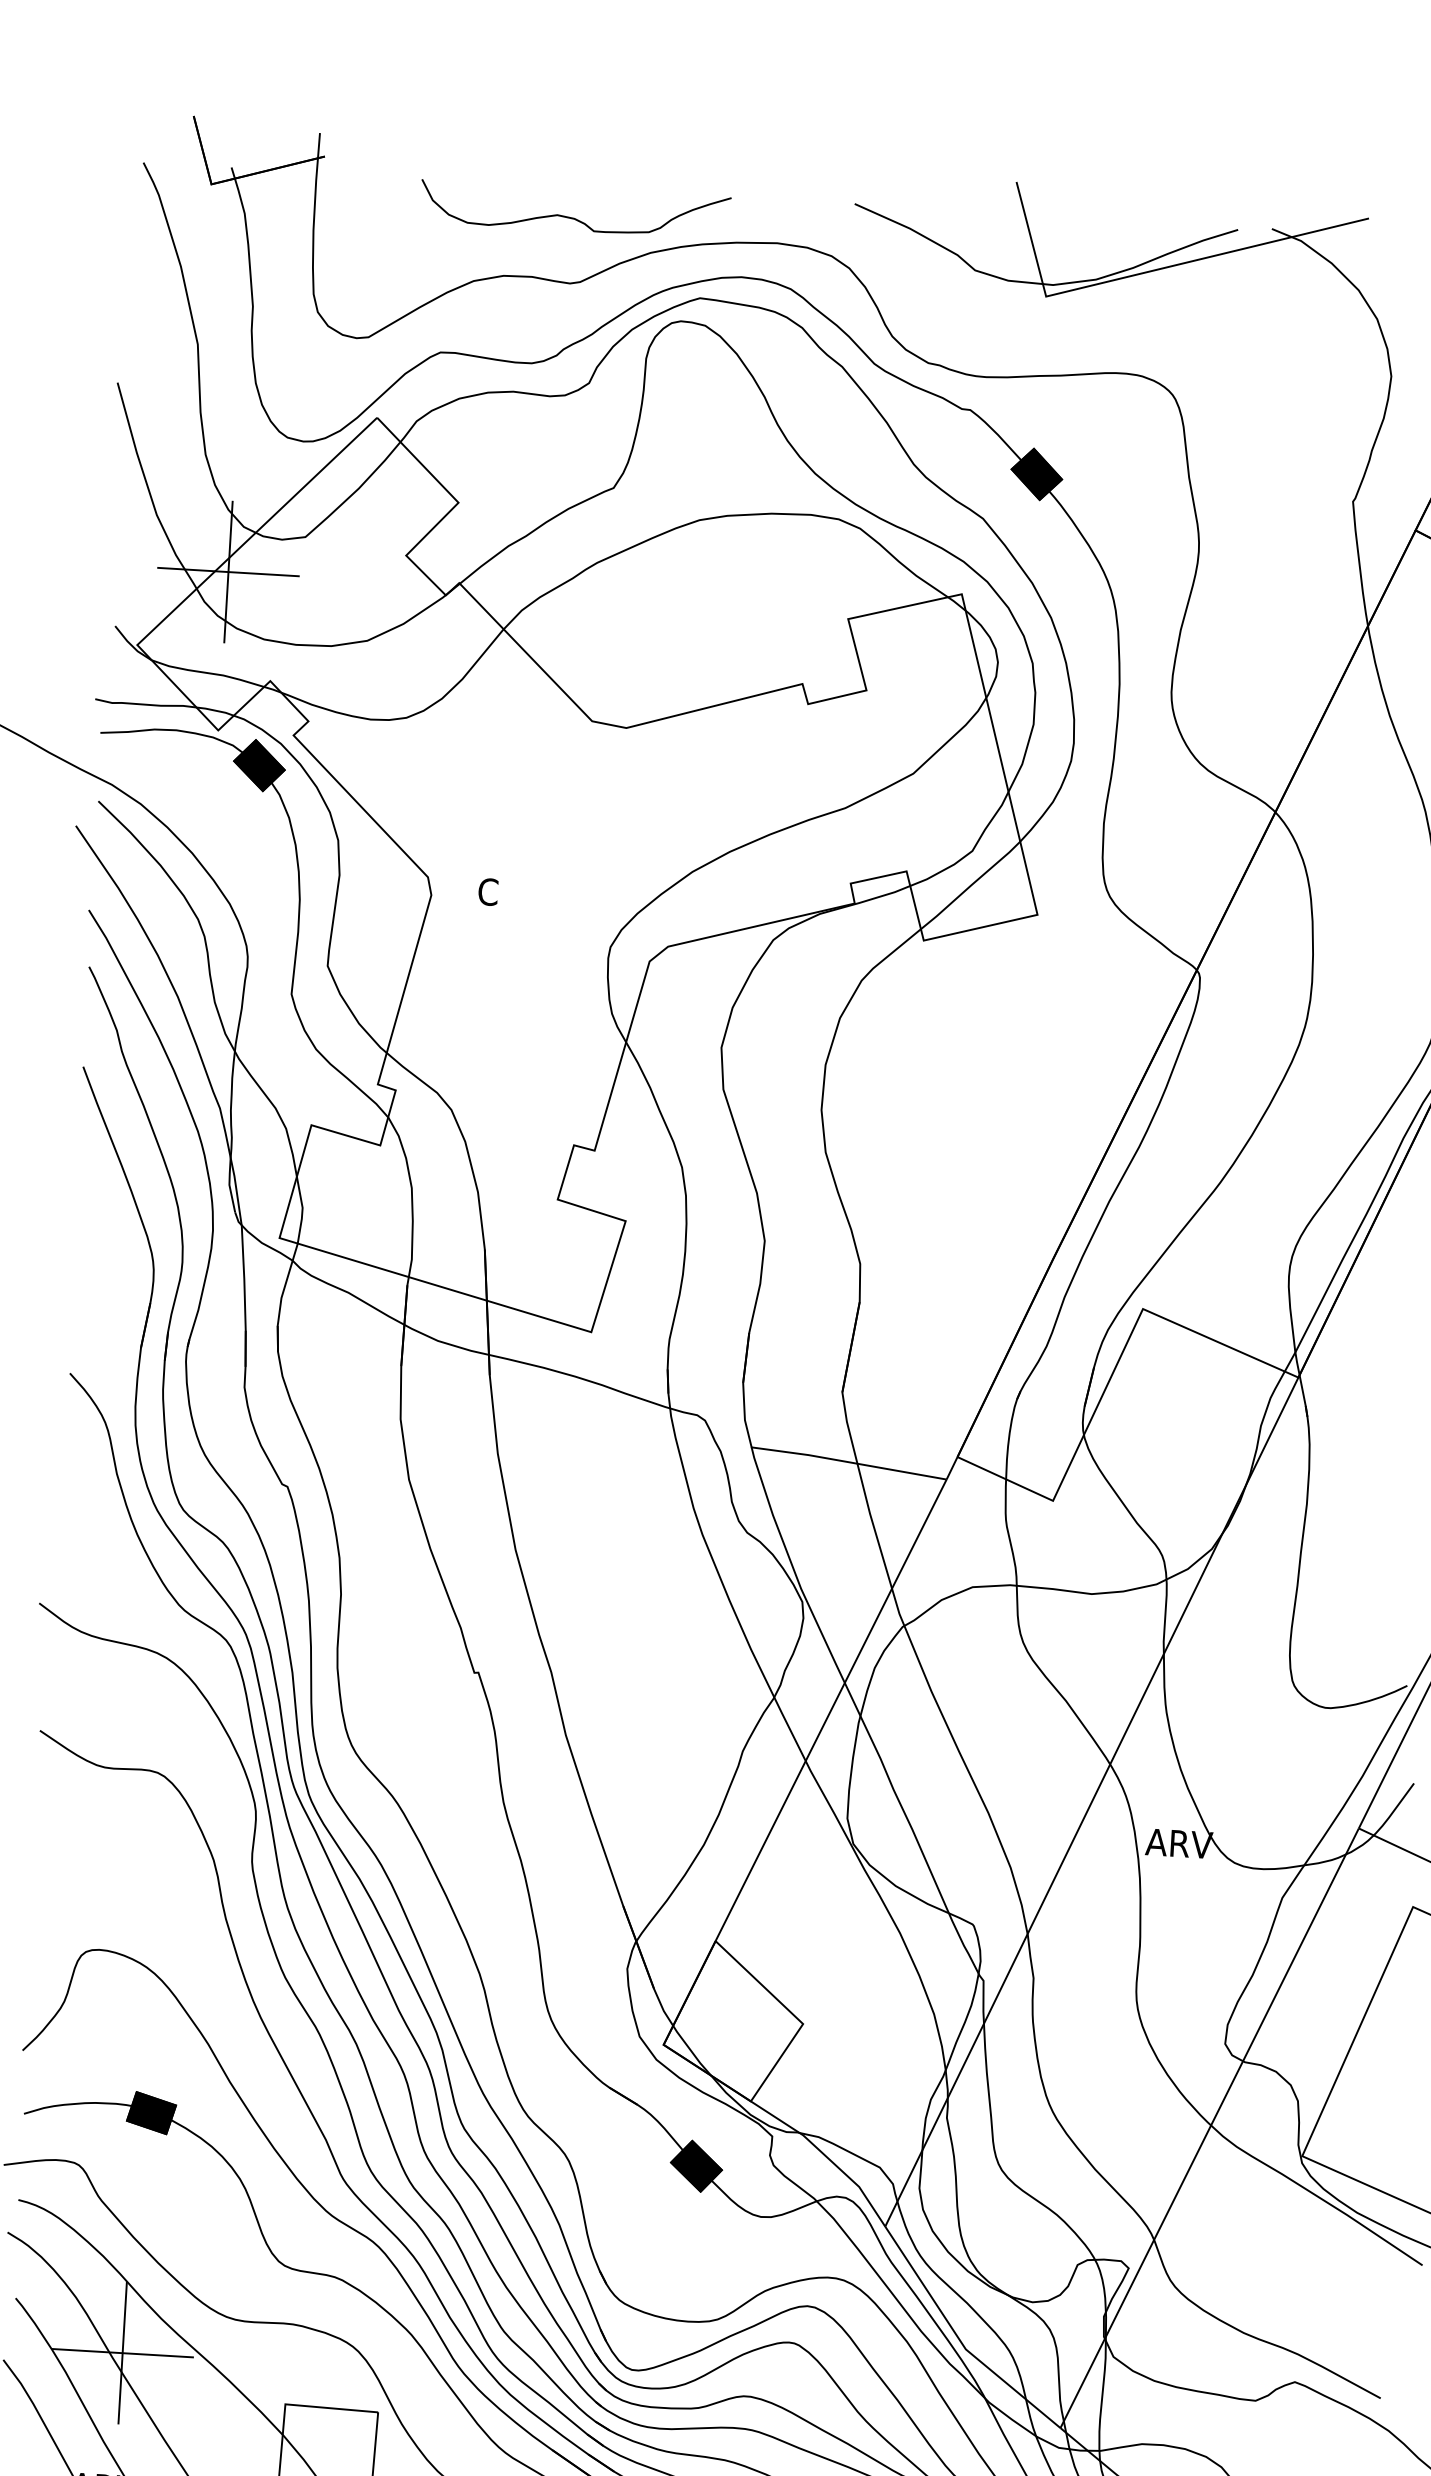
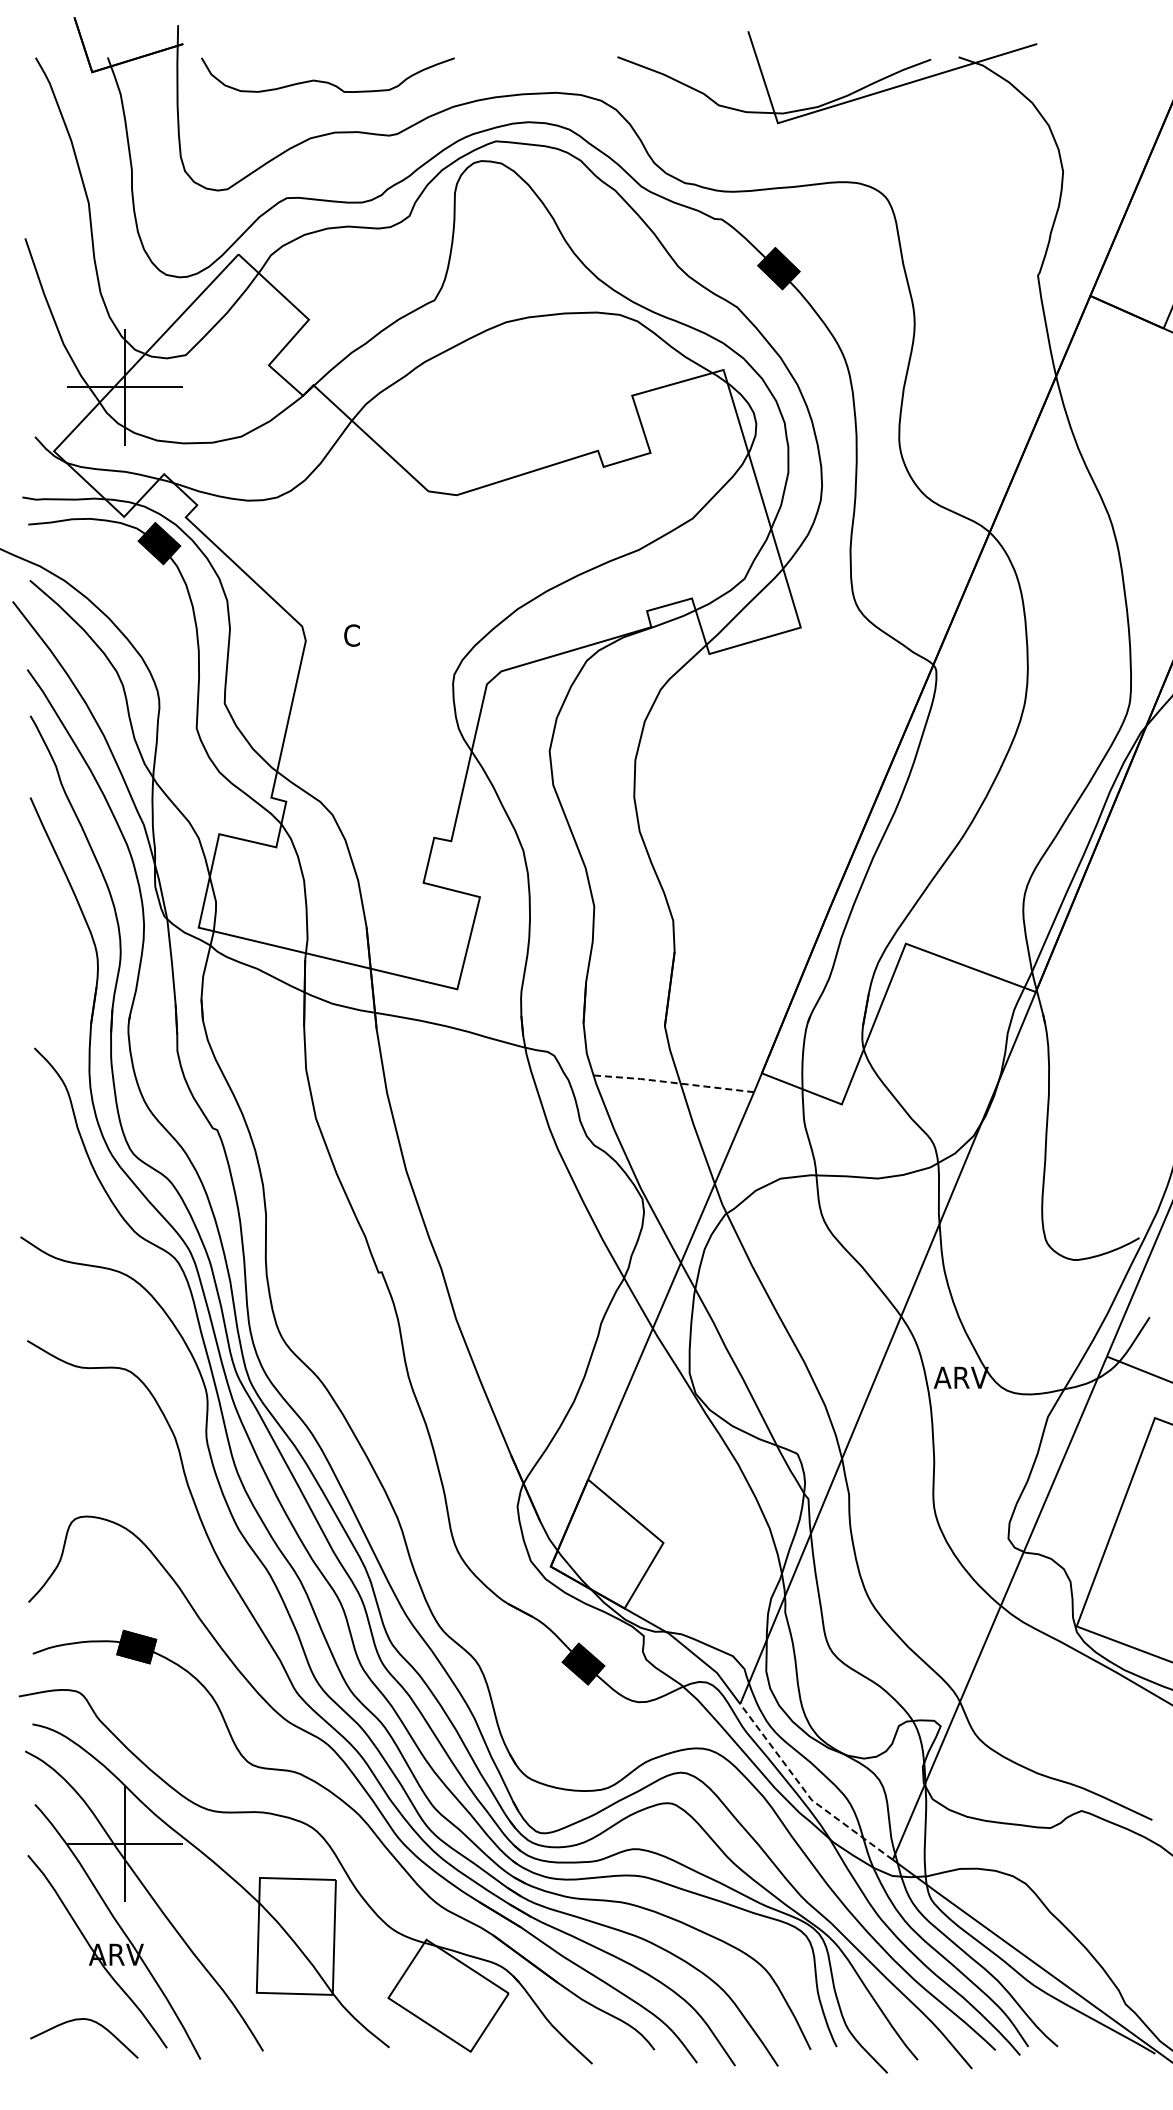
curve: (574, 217) -> (327, 81), moved
line: (848, 1461) -> (673, 1082), solid -> dashed
line: (959, 2340) -> (806, 1793), solid -> dashed

